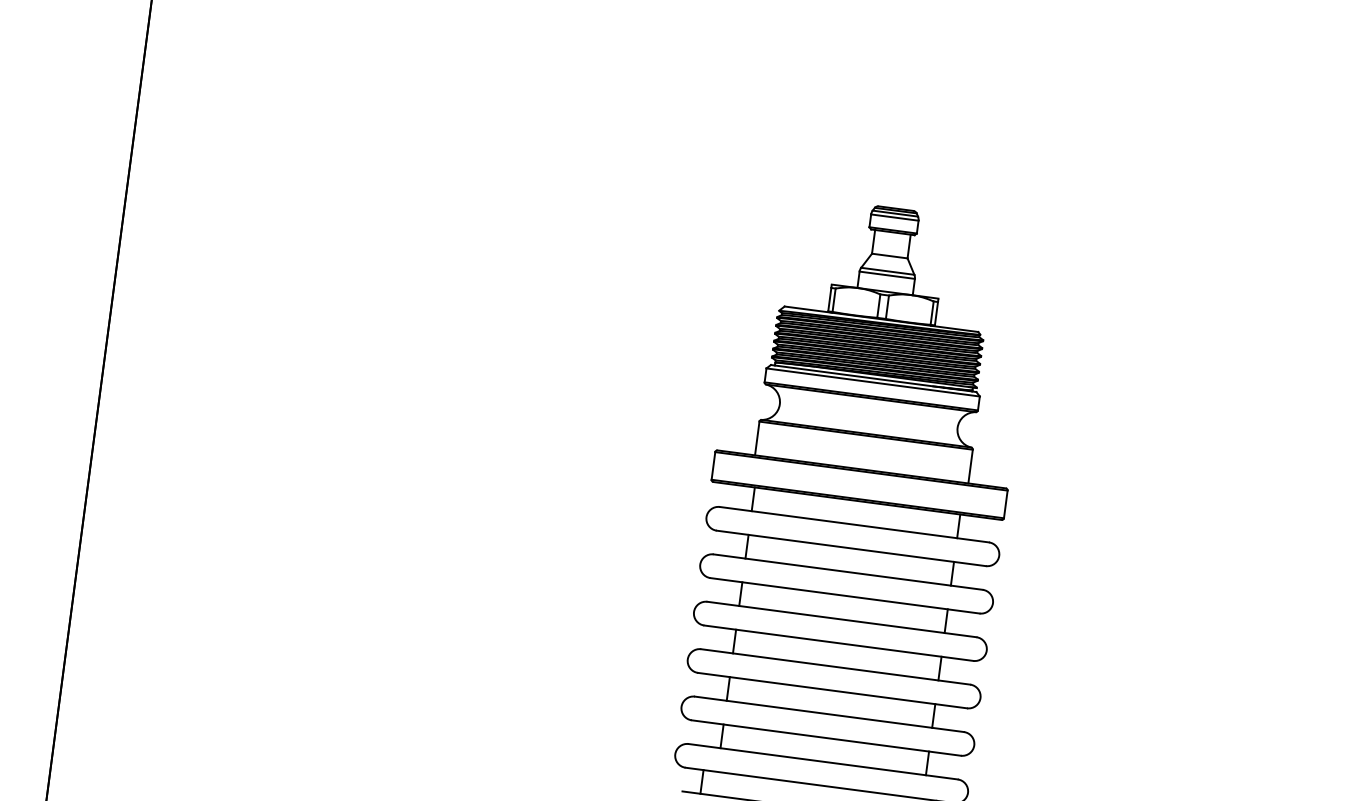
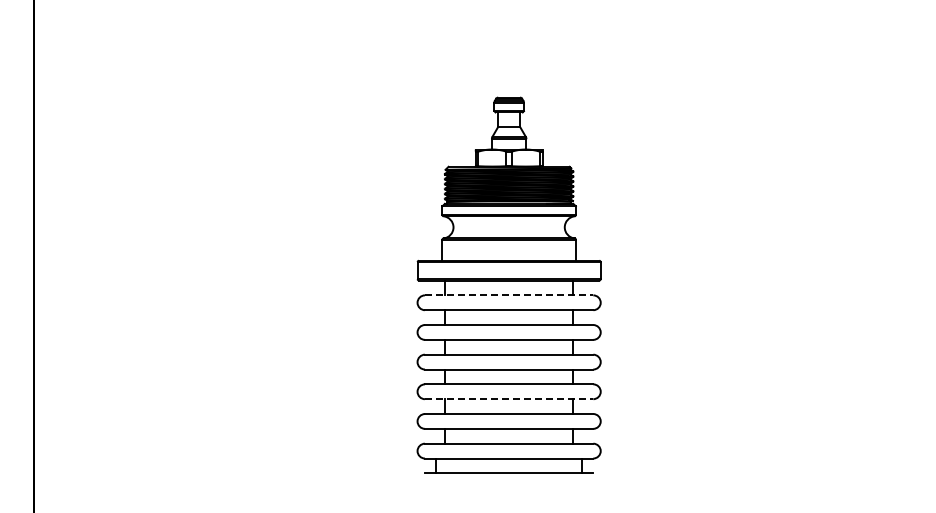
line: (854, 524) -> (509, 295), solid -> dashed
line: (833, 691) -> (509, 399), solid -> dashed

